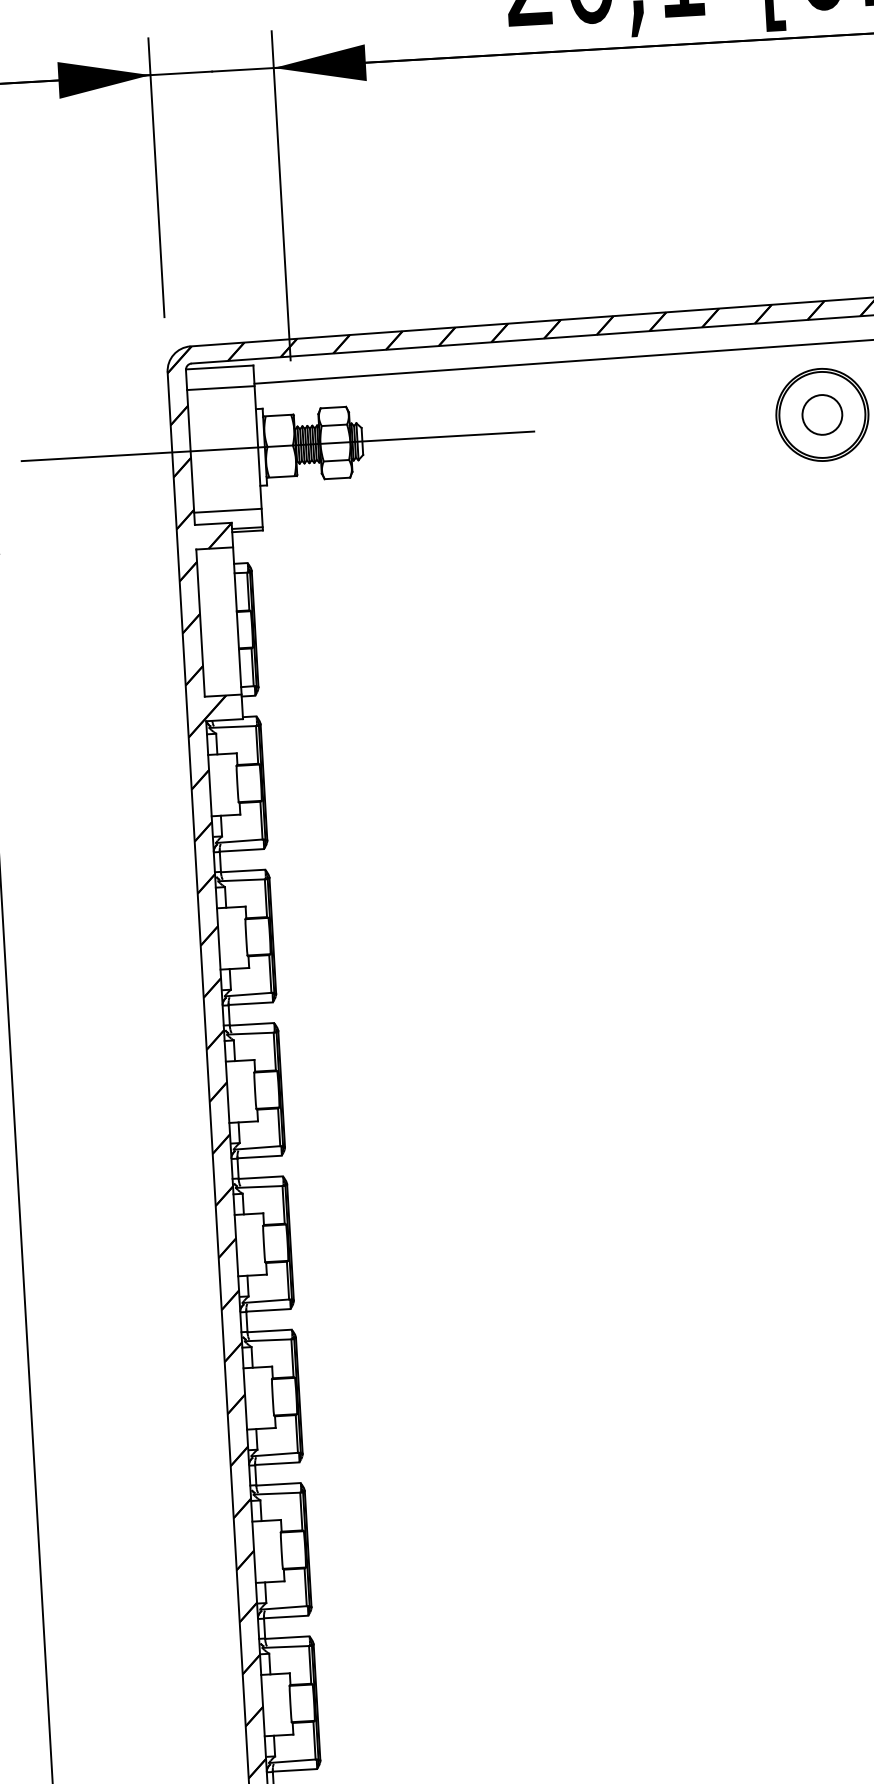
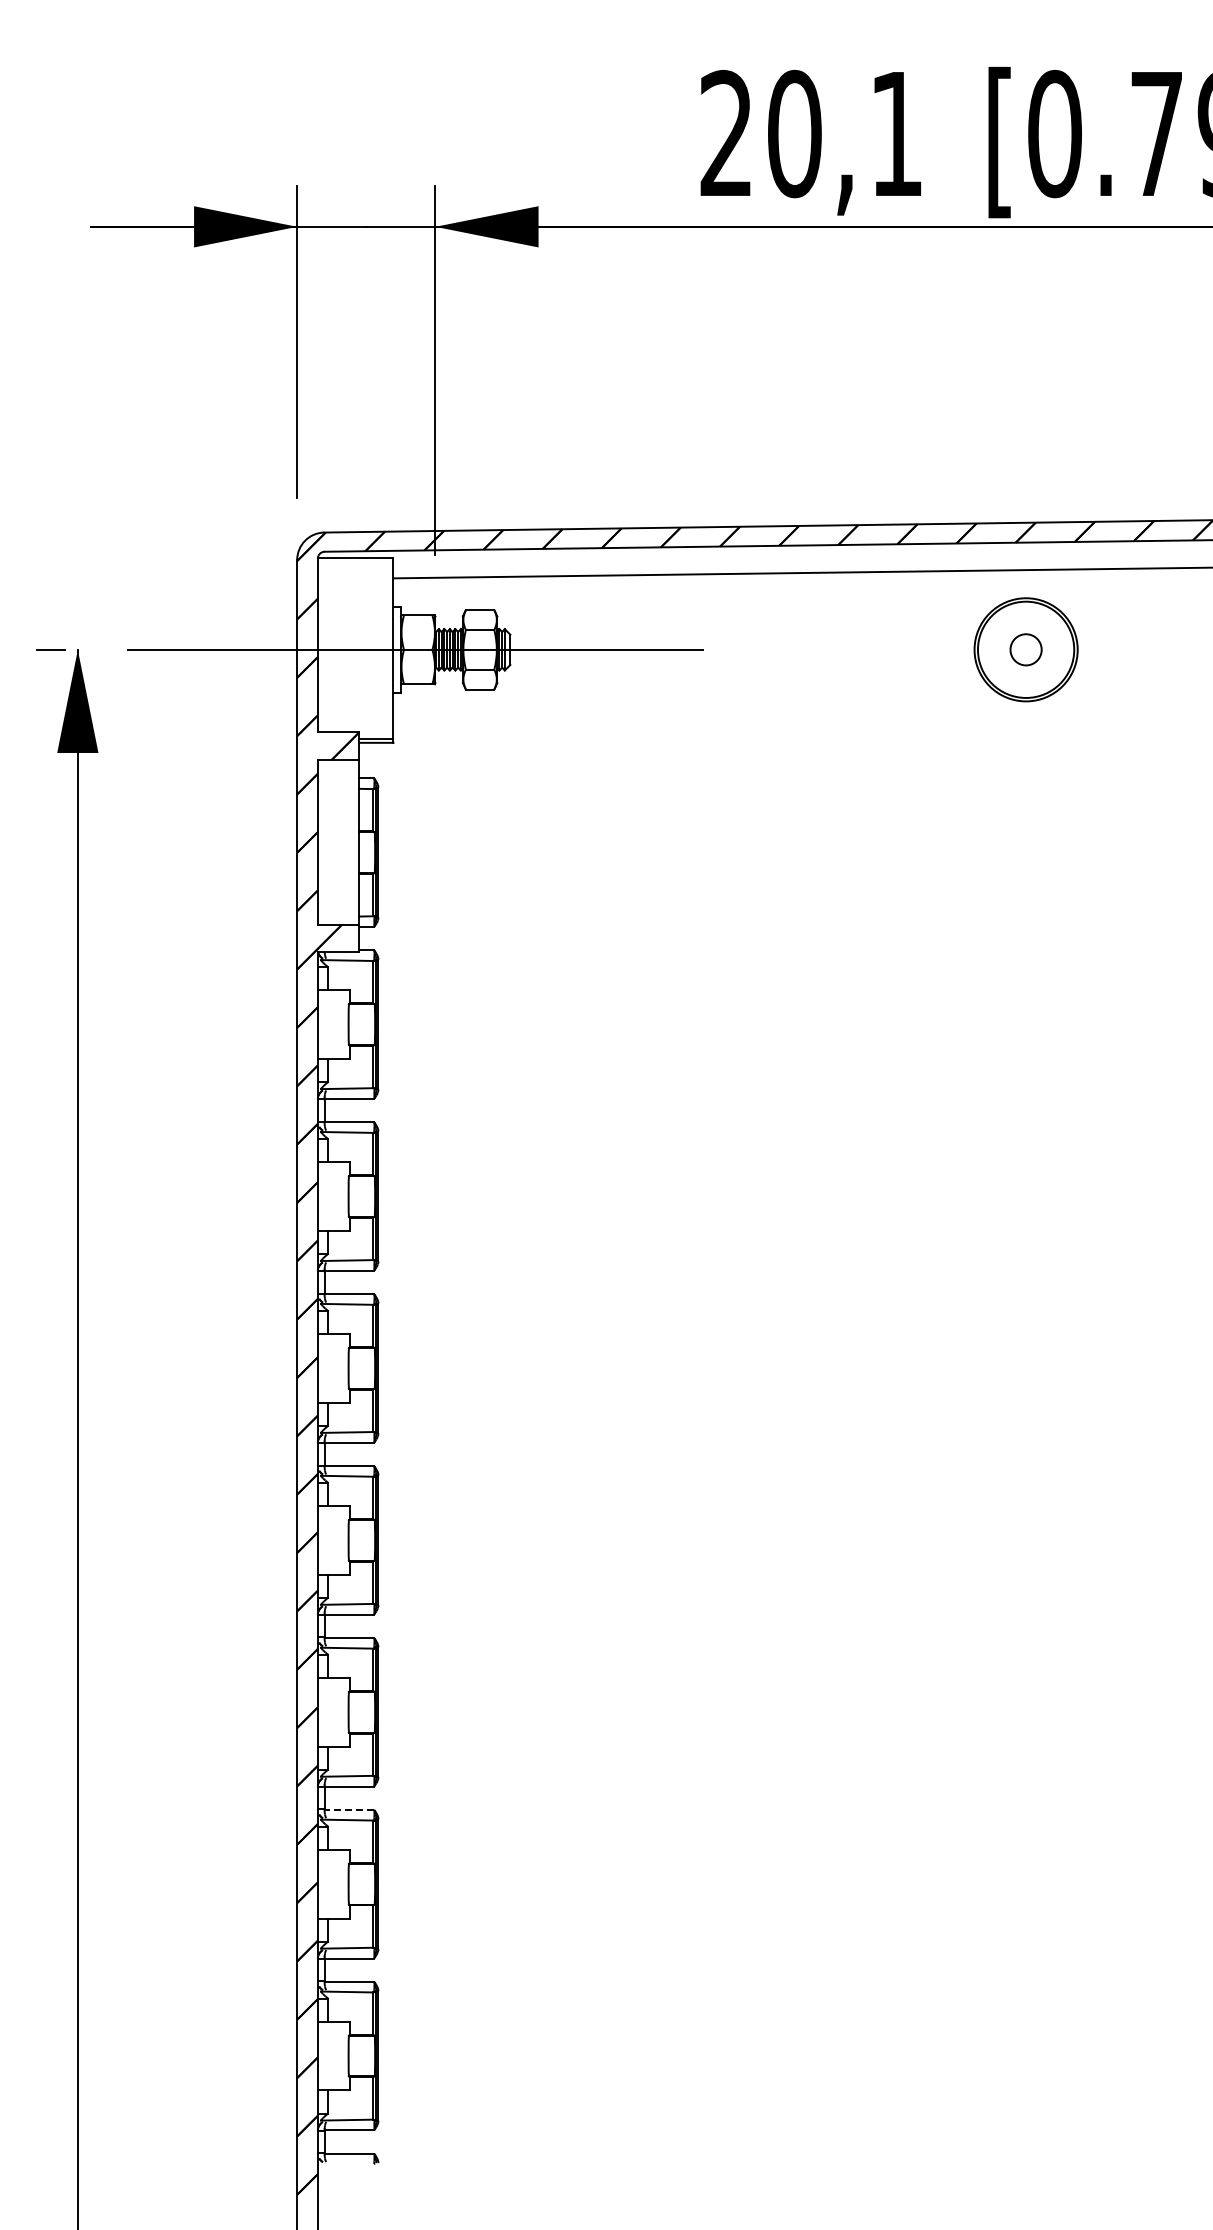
line: (220, 388) -> (355, 581), removed
circle: (821, 414) -> (1025, 649), size x0.7
line: (227, 510) -> (355, 718), removed
line: (278, 1484) -> (349, 1809), solid -> dashed

